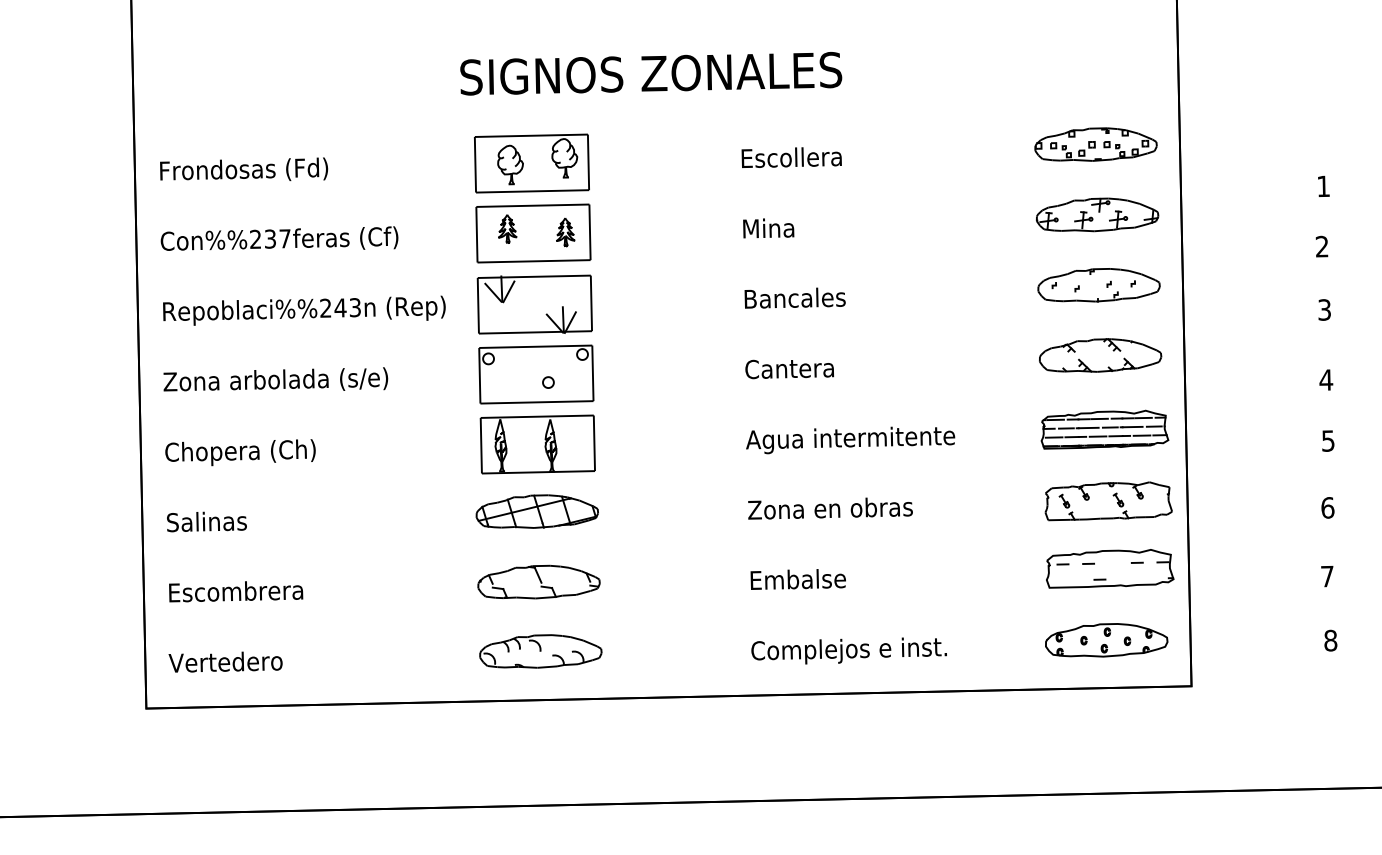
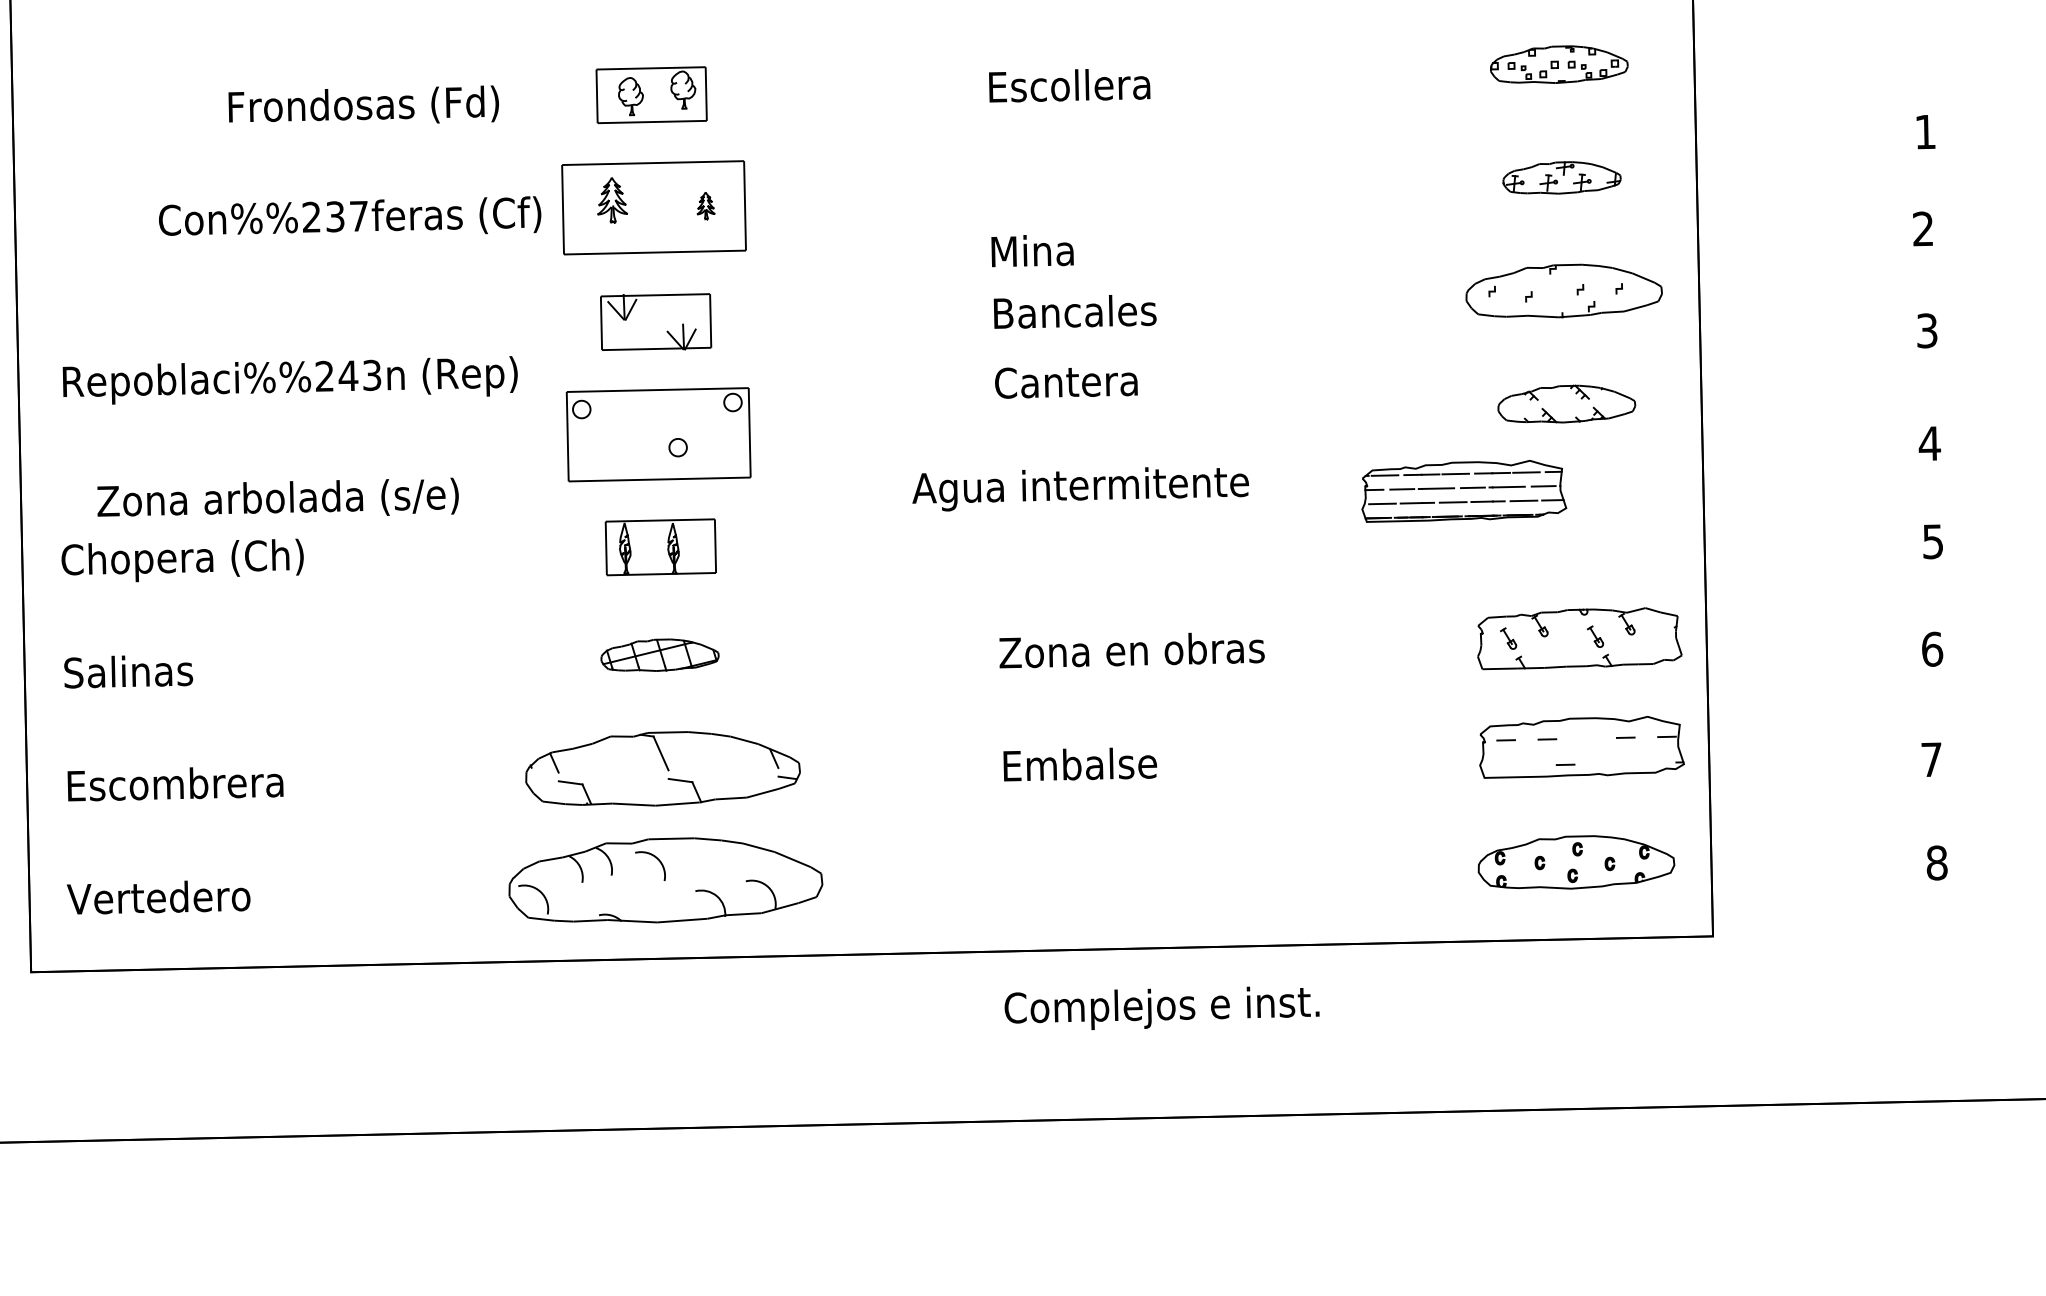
part: (1095, 144) -> (1558, 64), size x0.7
part: (531, 163) -> (650, 95), size x0.6
text: (244, 169) -> (364, 104), moved
part: (1097, 214) -> (1561, 177), size x0.6
text: (768, 228) -> (1032, 251), moved
part: (565, 232) -> (705, 206), size x0.6
text: (279, 238) -> (349, 215), moved
part: (534, 304) -> (655, 322), size x0.6
text: (304, 310) -> (290, 379), moved
part: (1100, 355) -> (1566, 404), size x0.7
text: (789, 369) -> (1066, 383), moved
text: (275, 379) -> (277, 497), moved
part: (1104, 429) -> (1463, 490), moved
text: (850, 440) -> (1080, 489), moved
part: (537, 444) -> (660, 547), size x0.6
part: (536, 511) -> (658, 655), size x0.6
part: (538, 581) -> (662, 767), size x1.4
text: (848, 650) -> (1161, 1007), moved
part: (540, 651) -> (665, 880), size x1.6

